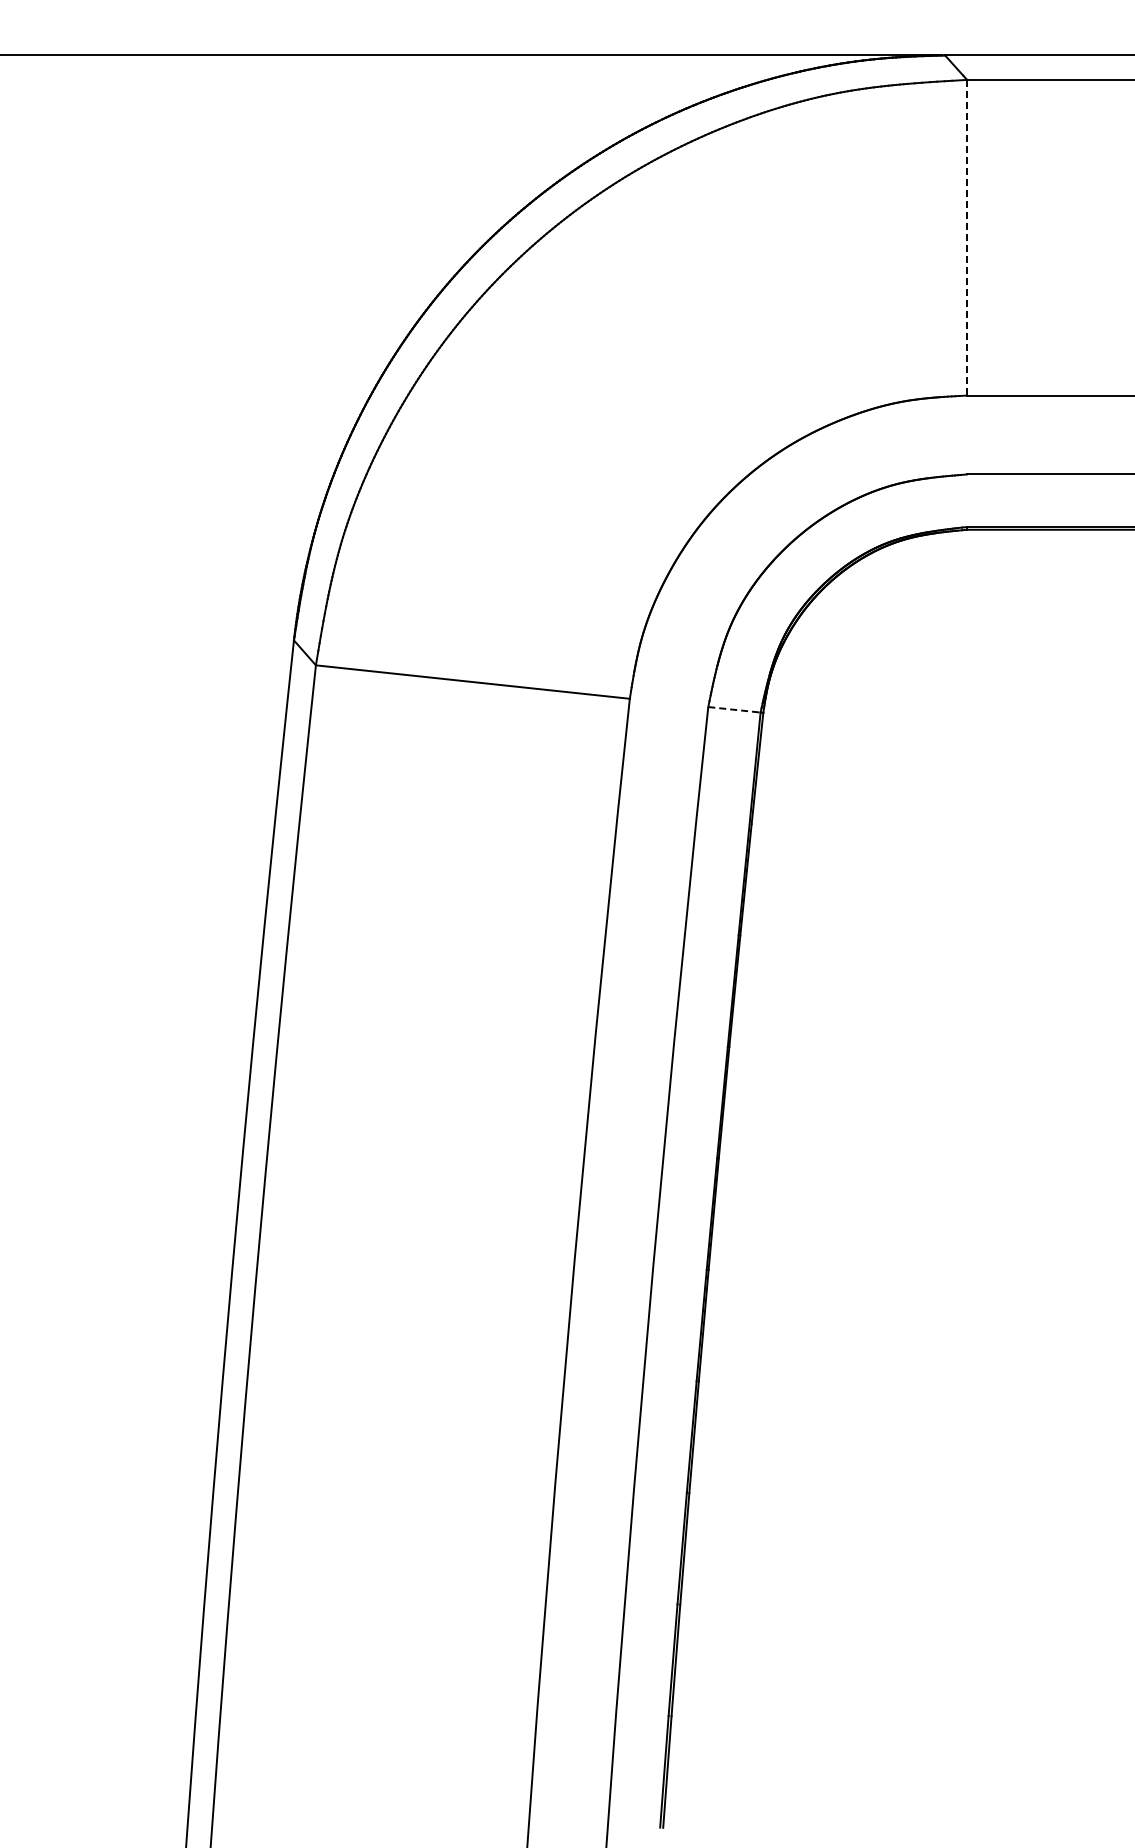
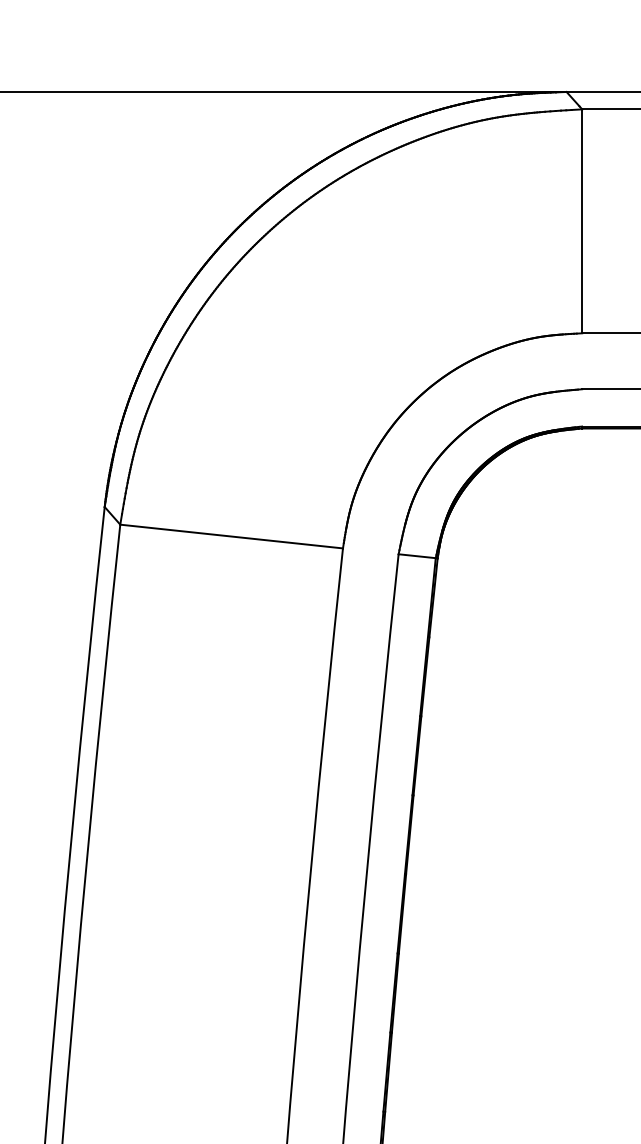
line: (967, 237) -> (582, 221), dashed -> solid
line: (734, 709) -> (417, 556), dashed -> solid

